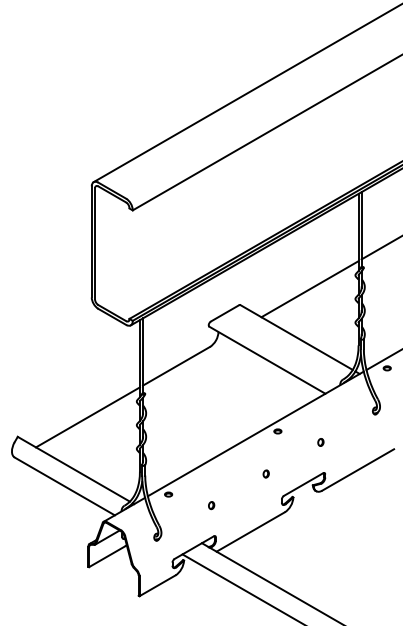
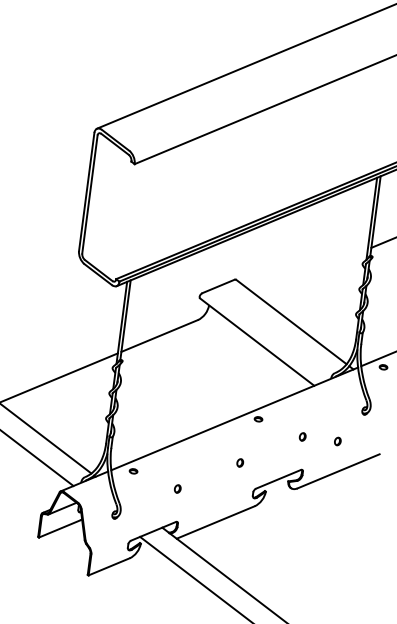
line: (309, 289) -> (311, 272), removed
part: (353, 442) -> (337, 441), added

